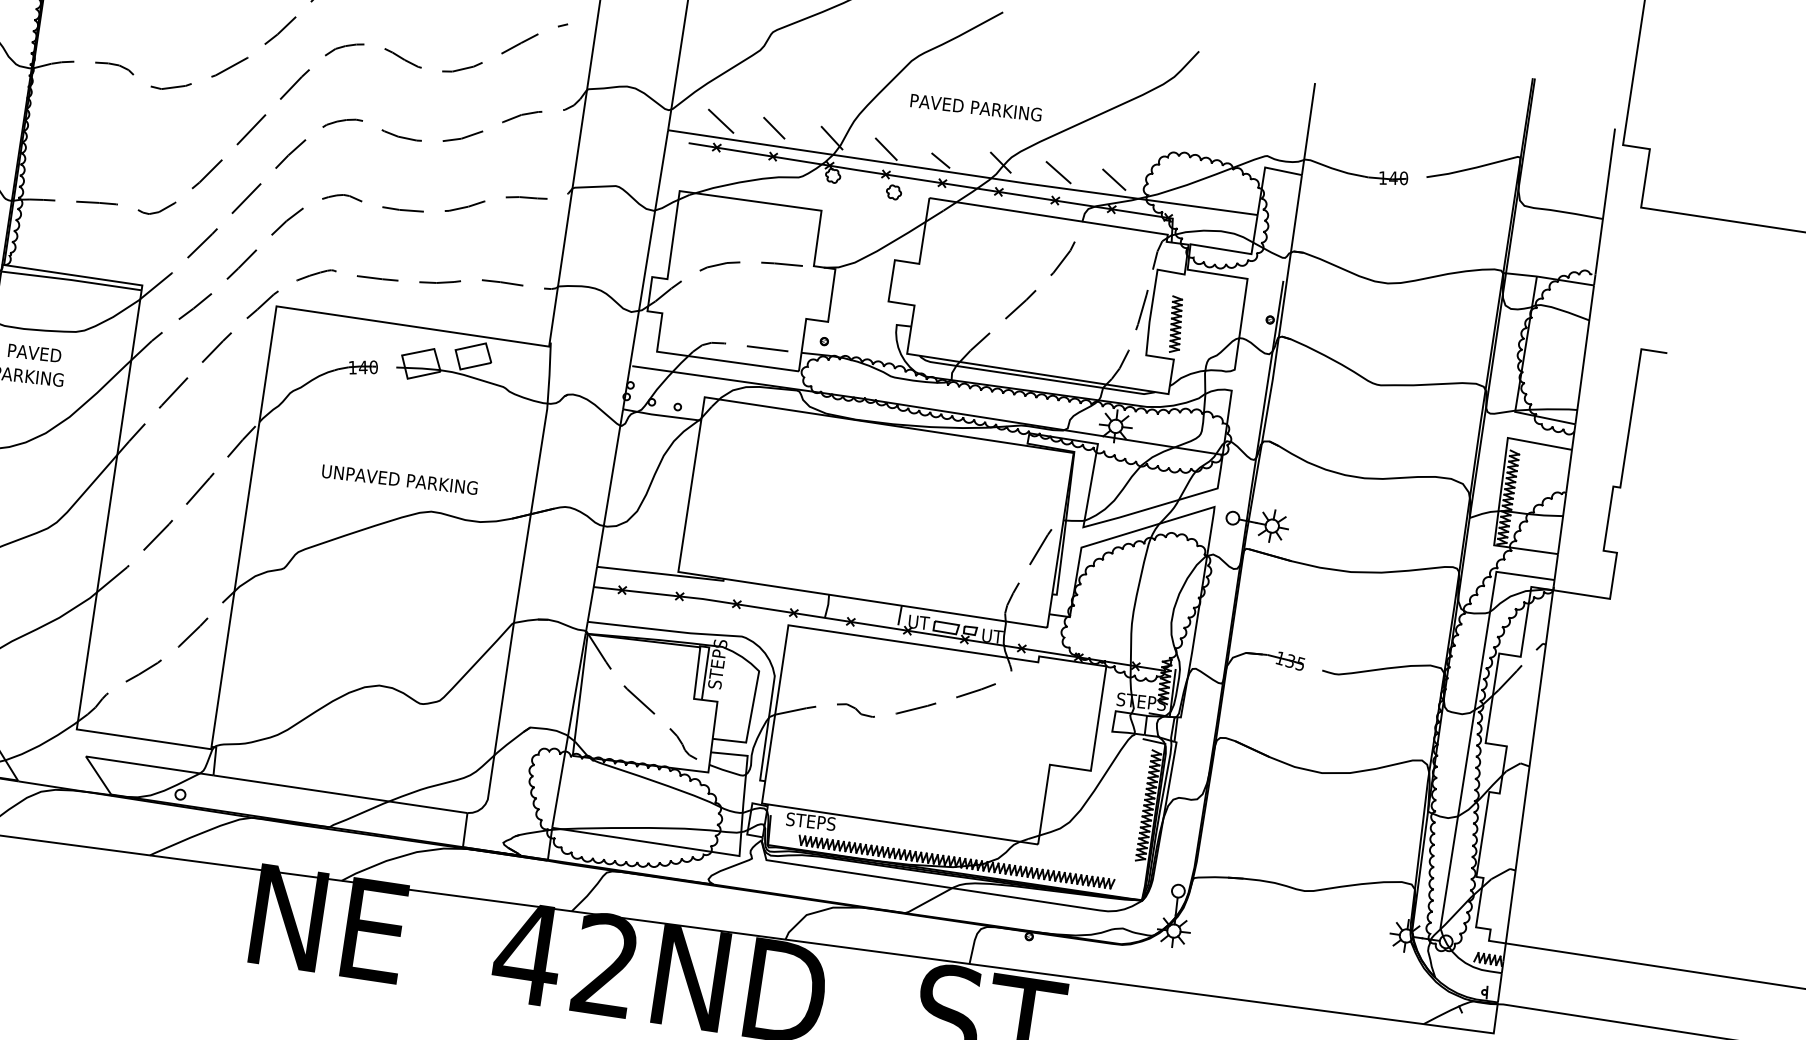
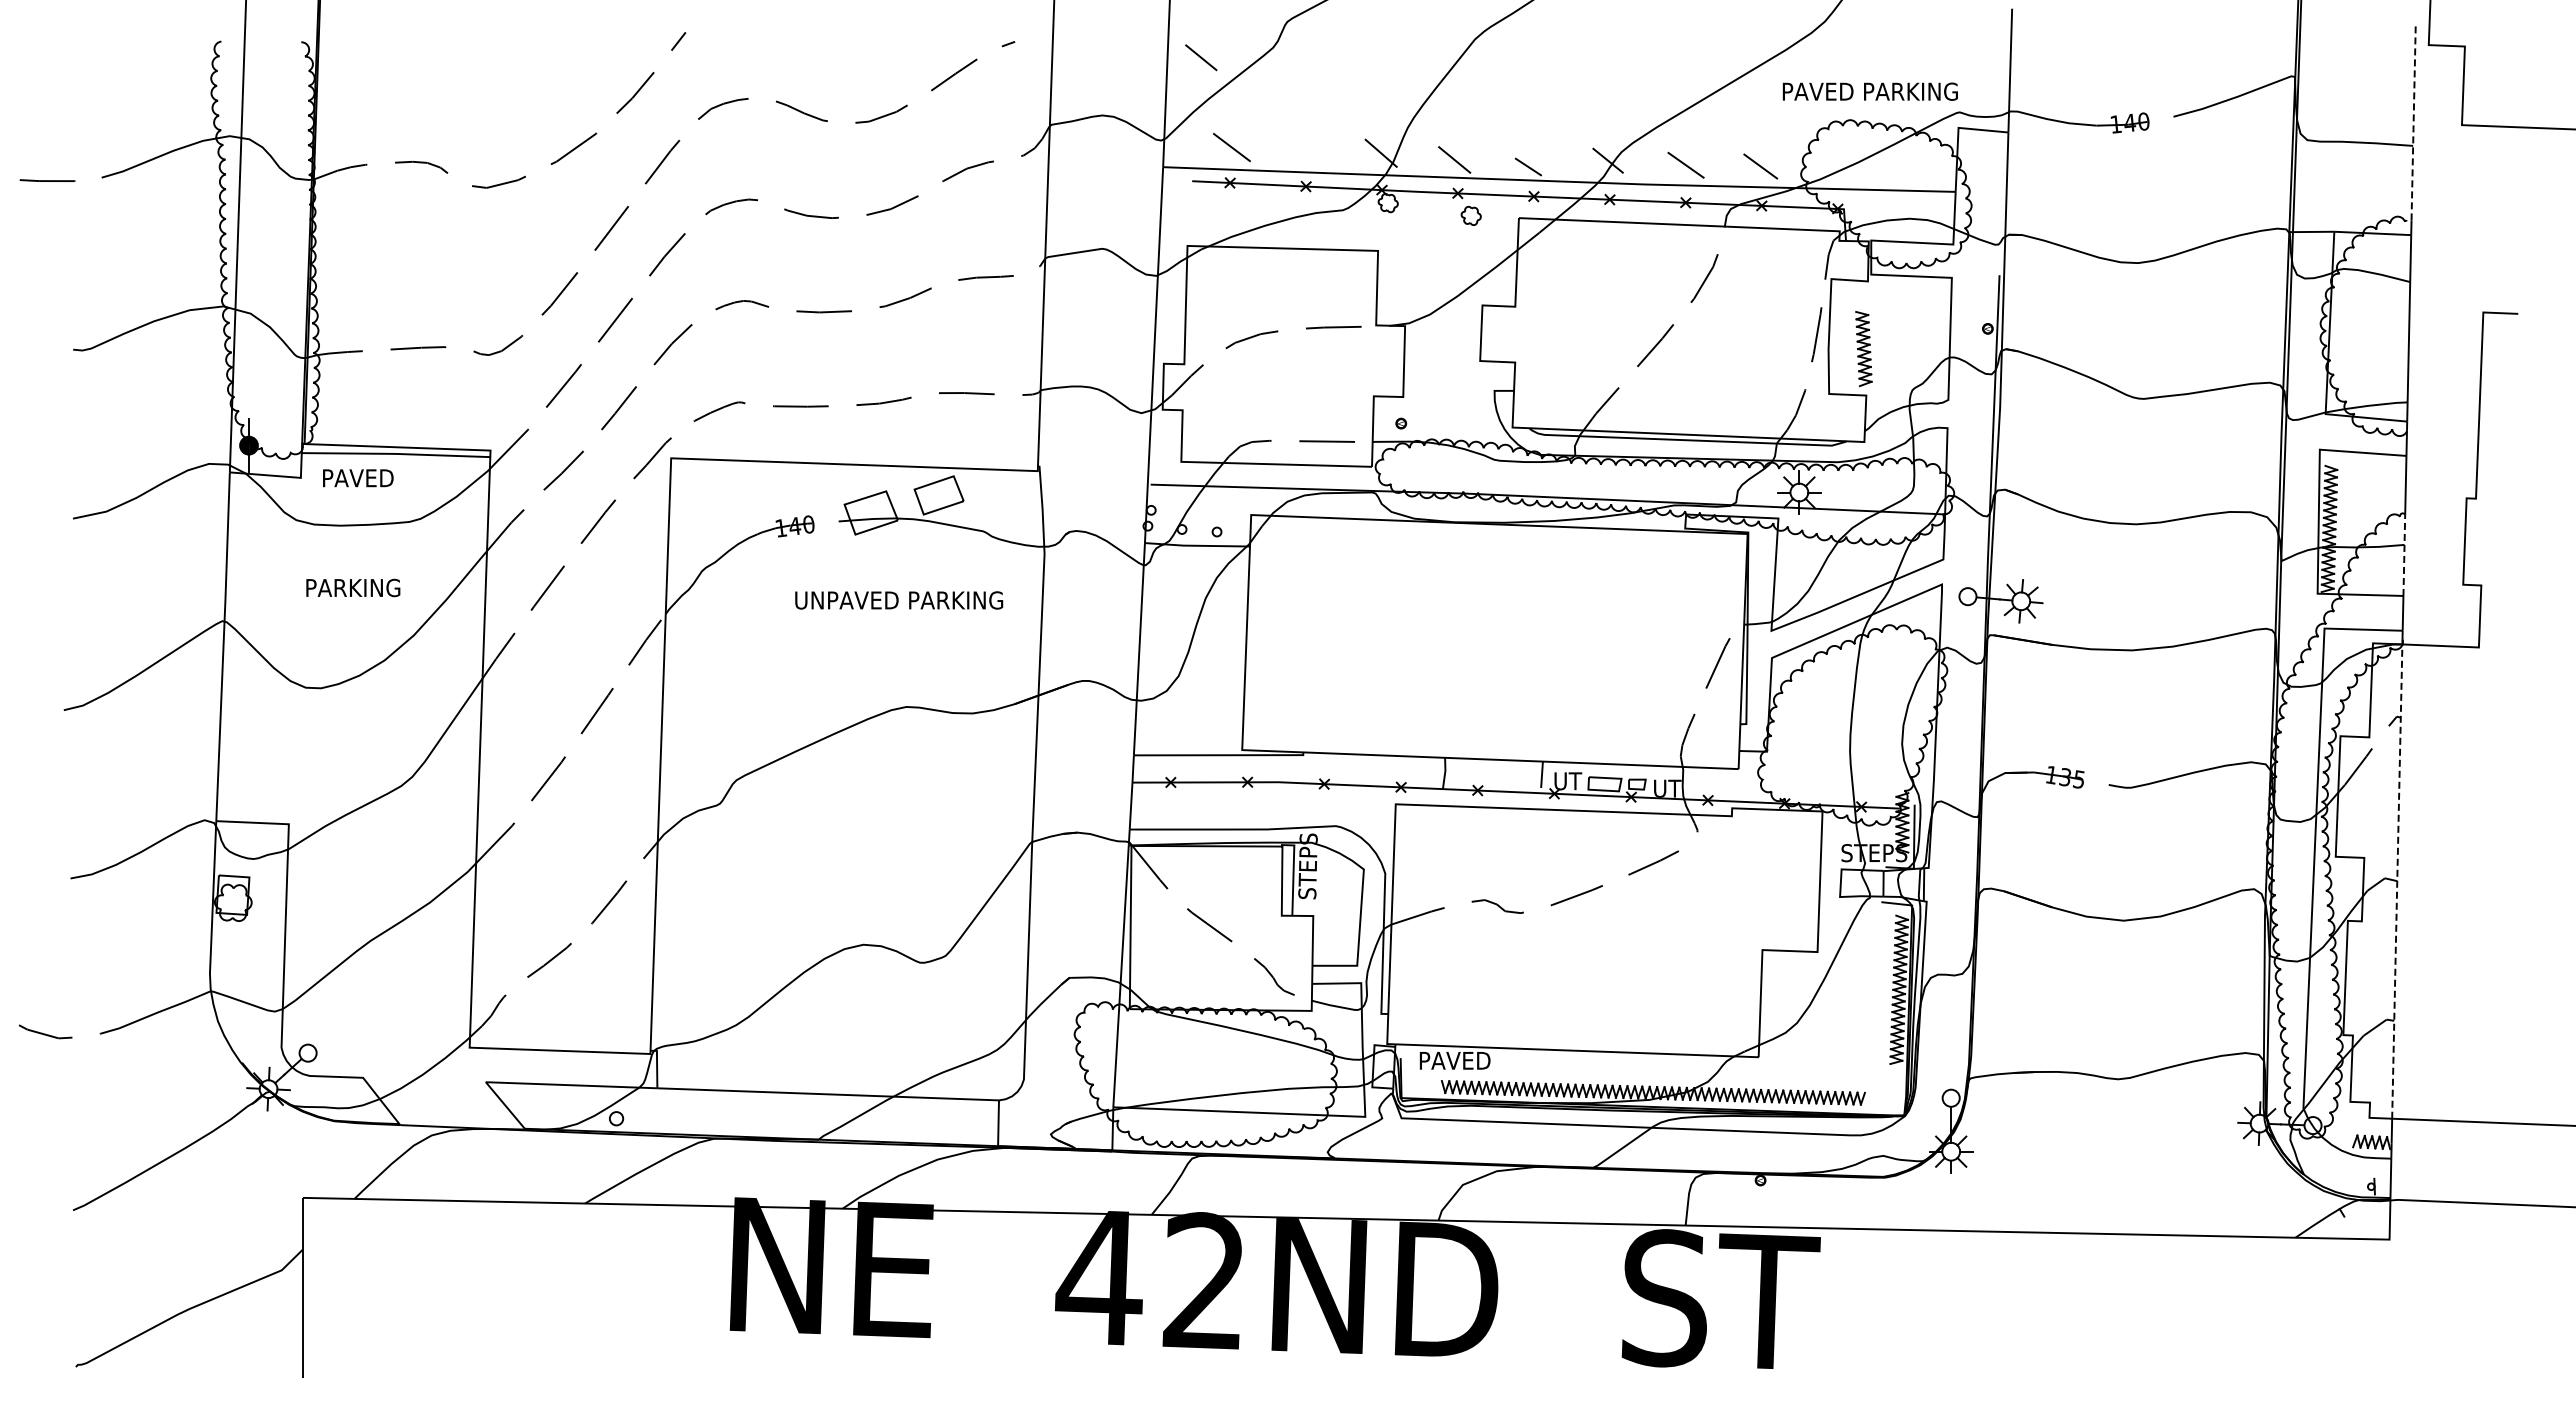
text: (975, 107) -> (1869, 91), moved
line: (774, 128) -> (1201, 57), moved
line: (1605, 201) -> (2413, 122), solid -> dashed
text: (34, 353) -> (358, 478), moved
text: (400, 479) -> (899, 600), moved
line: (1562, 524) -> (2404, 555), solid -> dashed
line: (1529, 766) -> (2397, 881), solid -> dashed
text: (810, 821) -> (1454, 1060), STEPS -> PAVED

